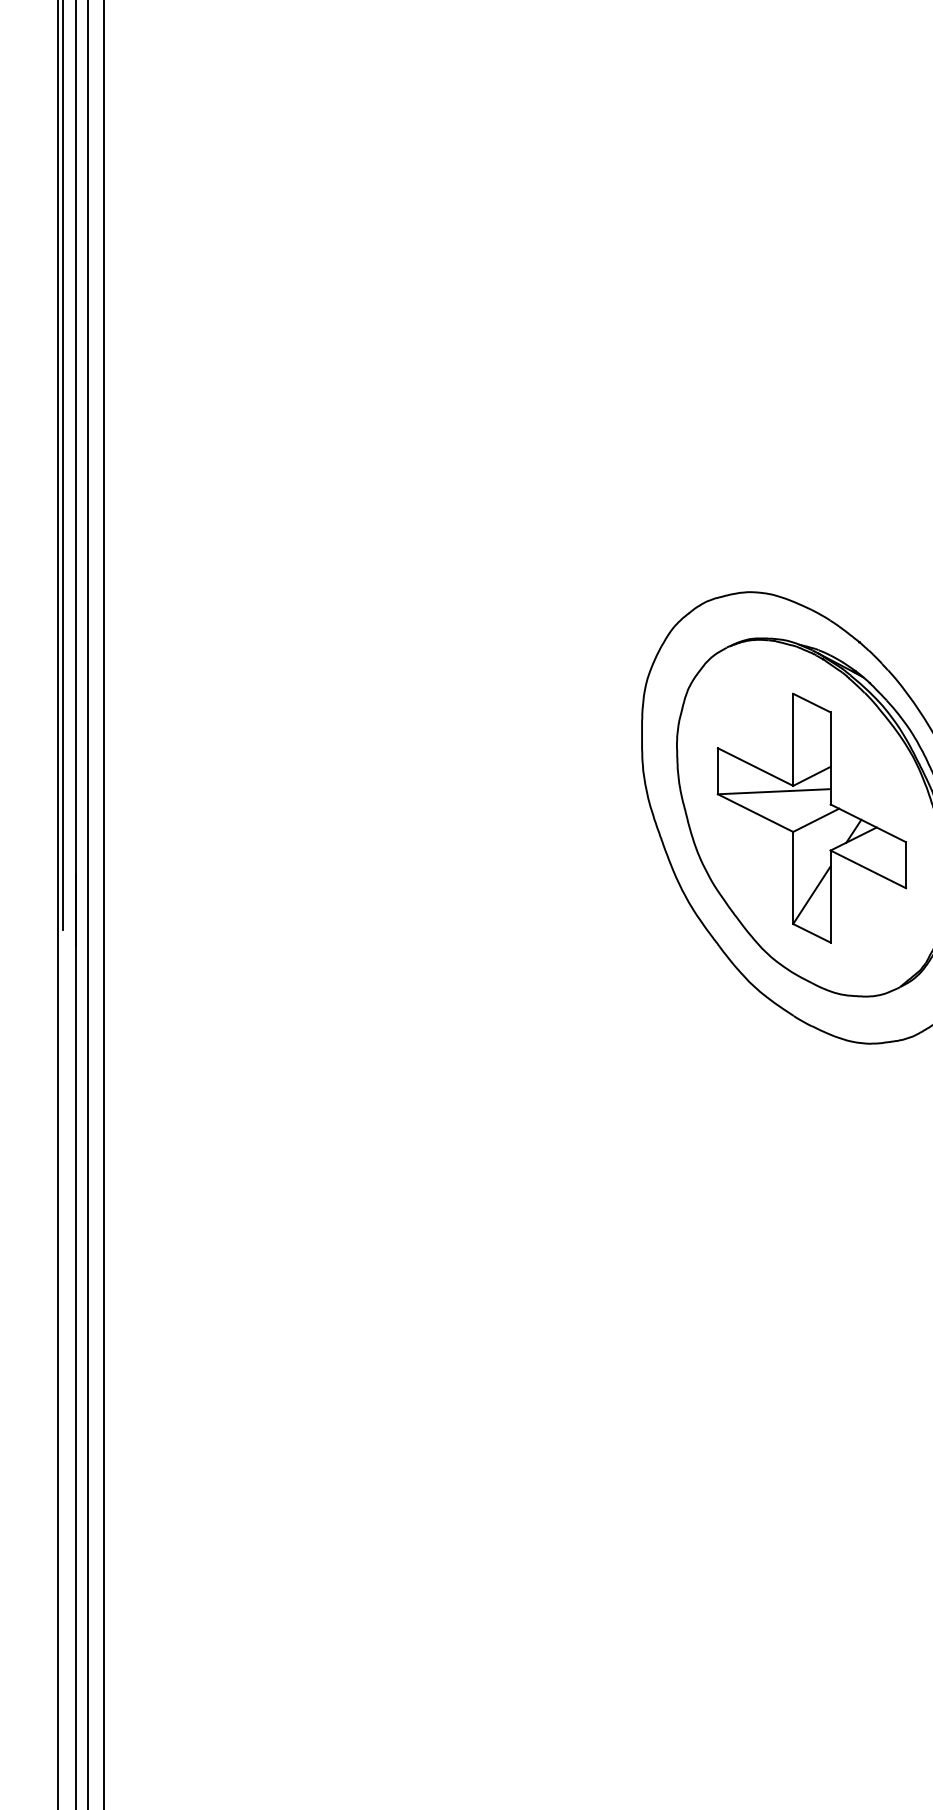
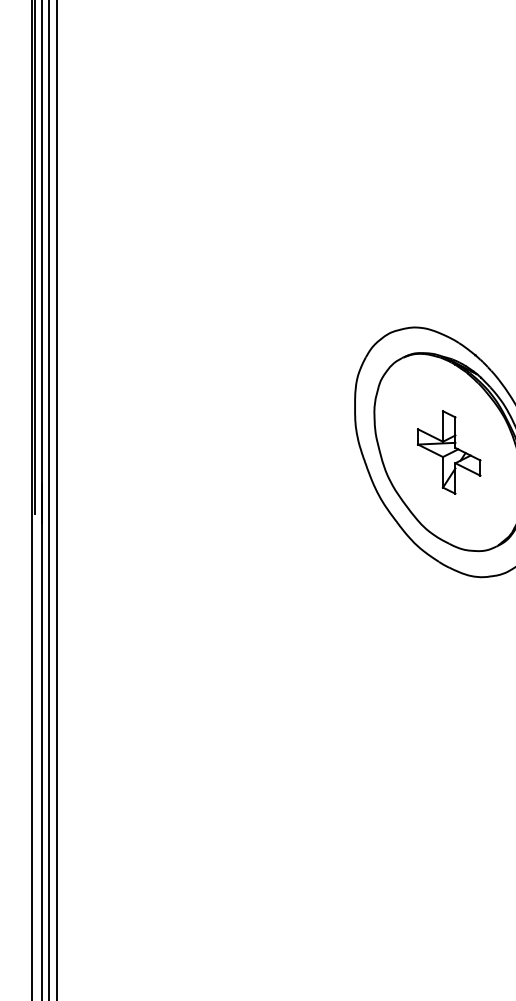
part: (812, 818) -> (449, 452), size x0.6

